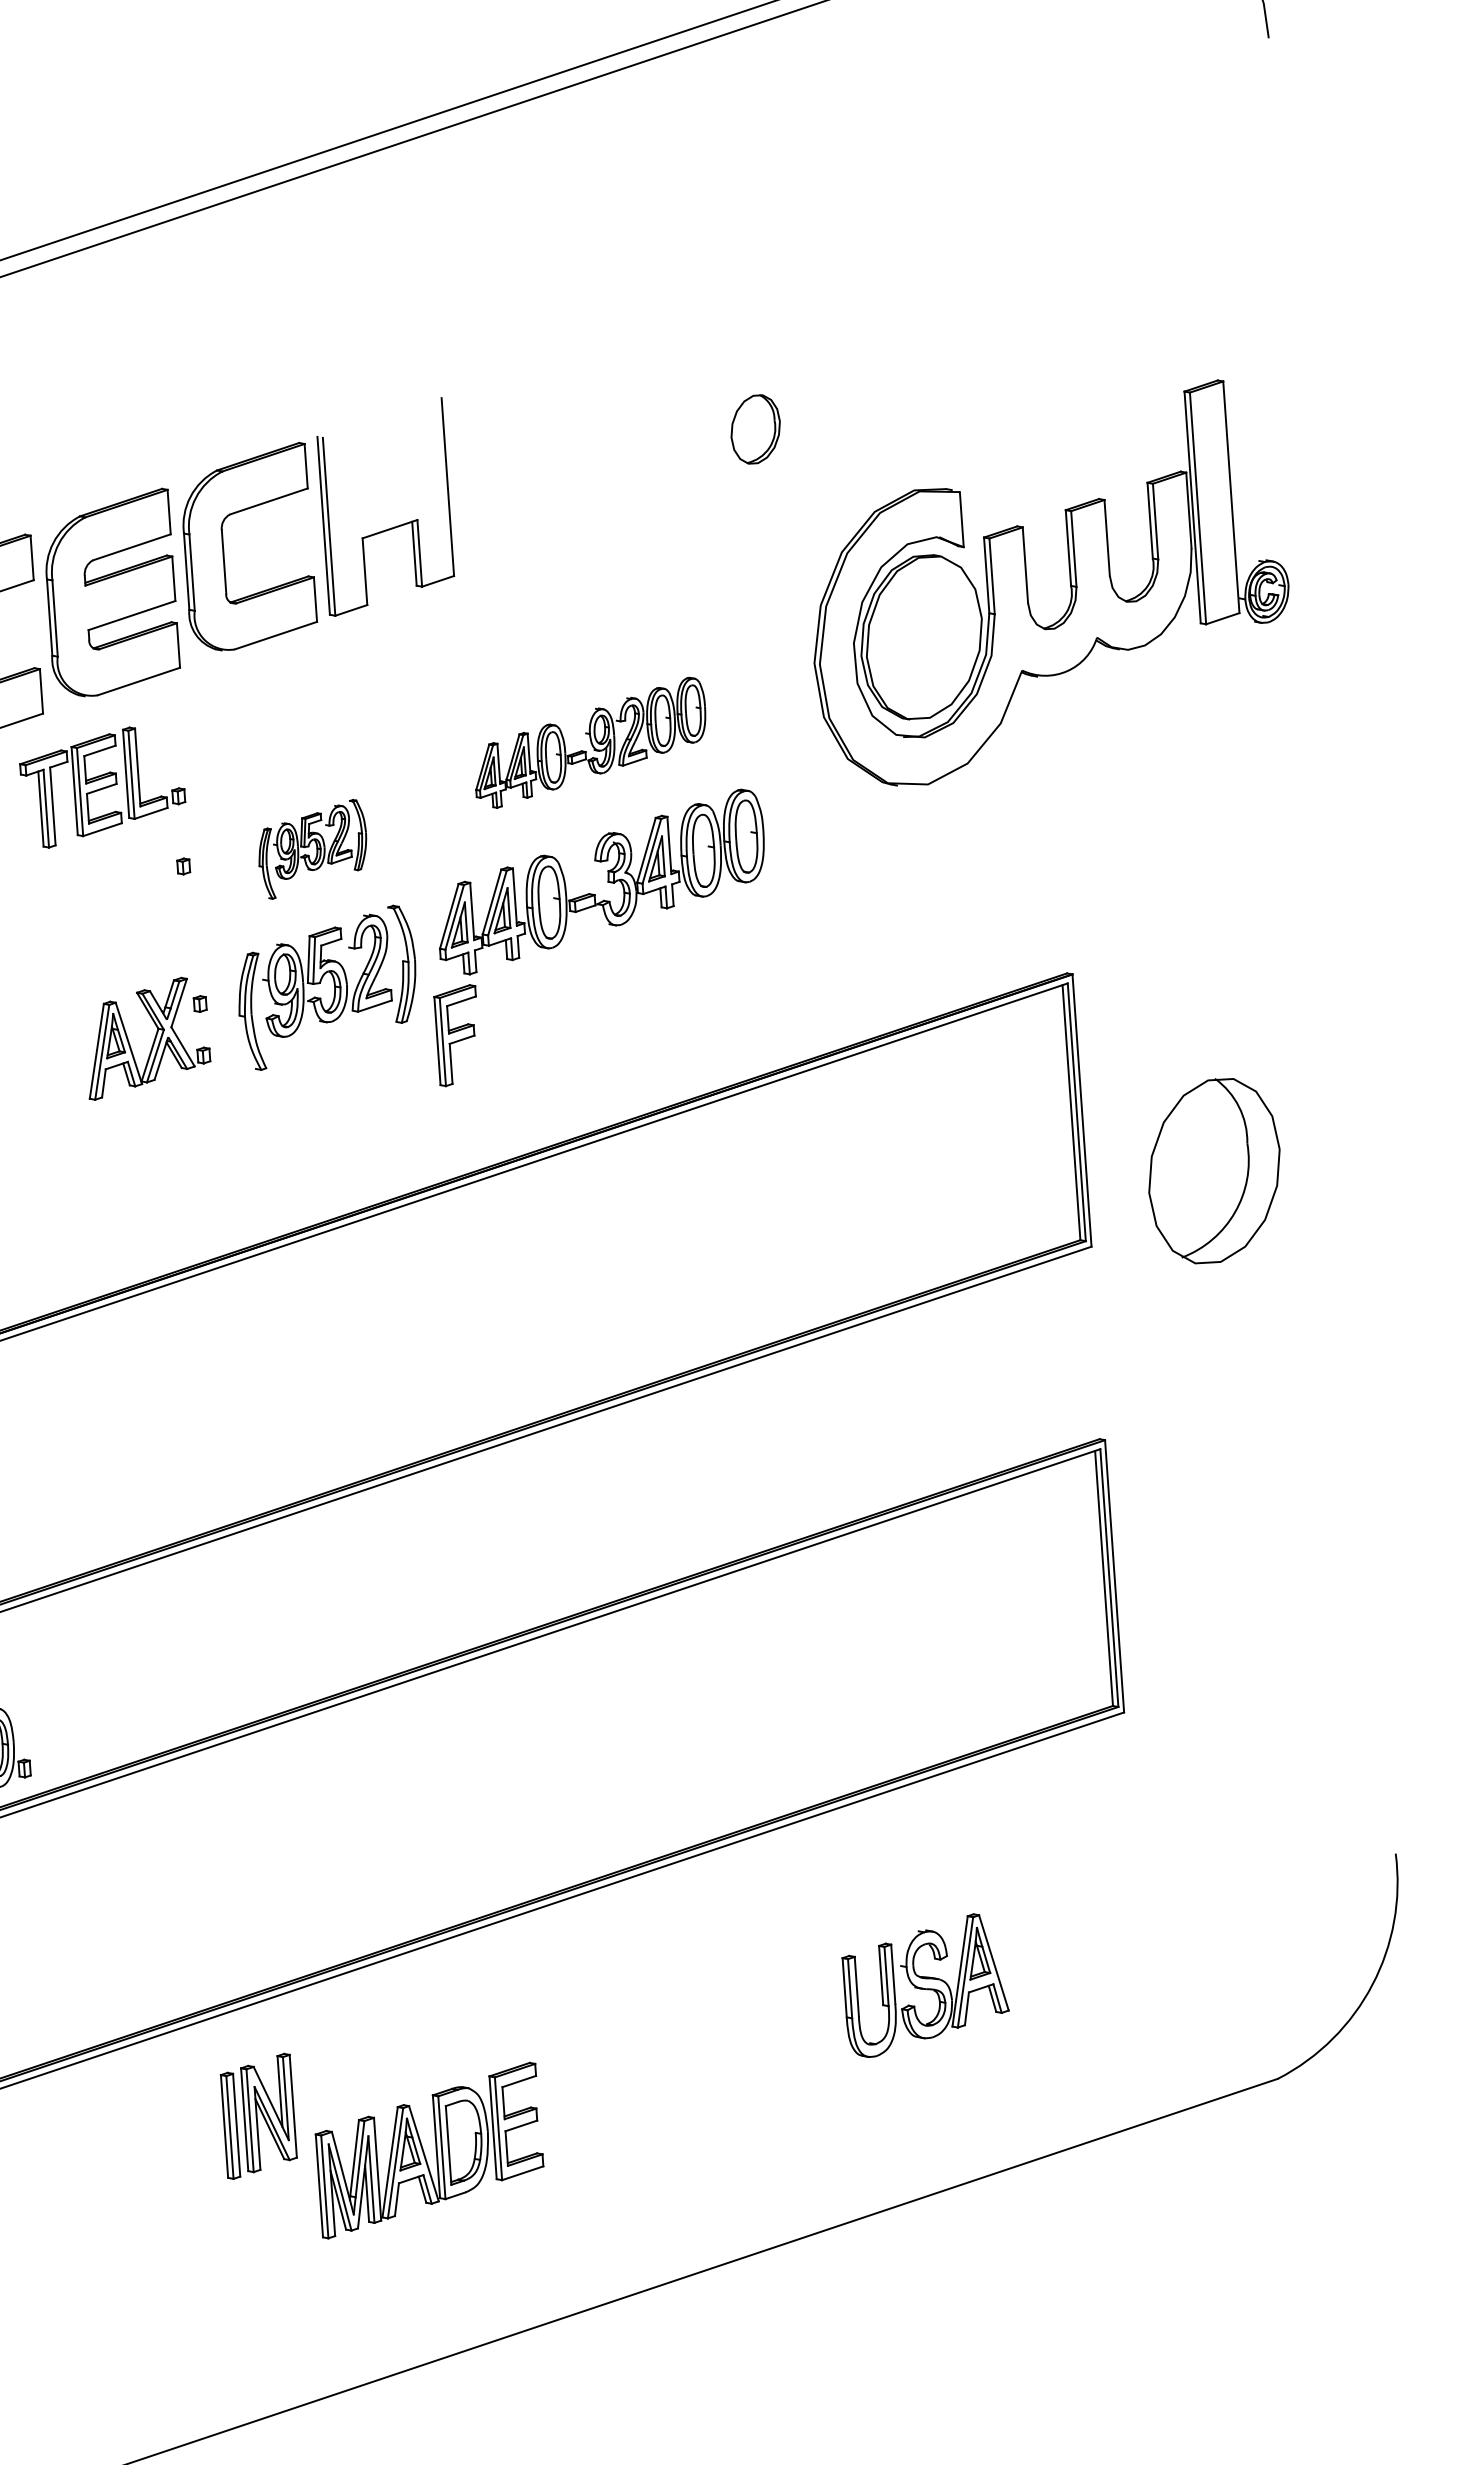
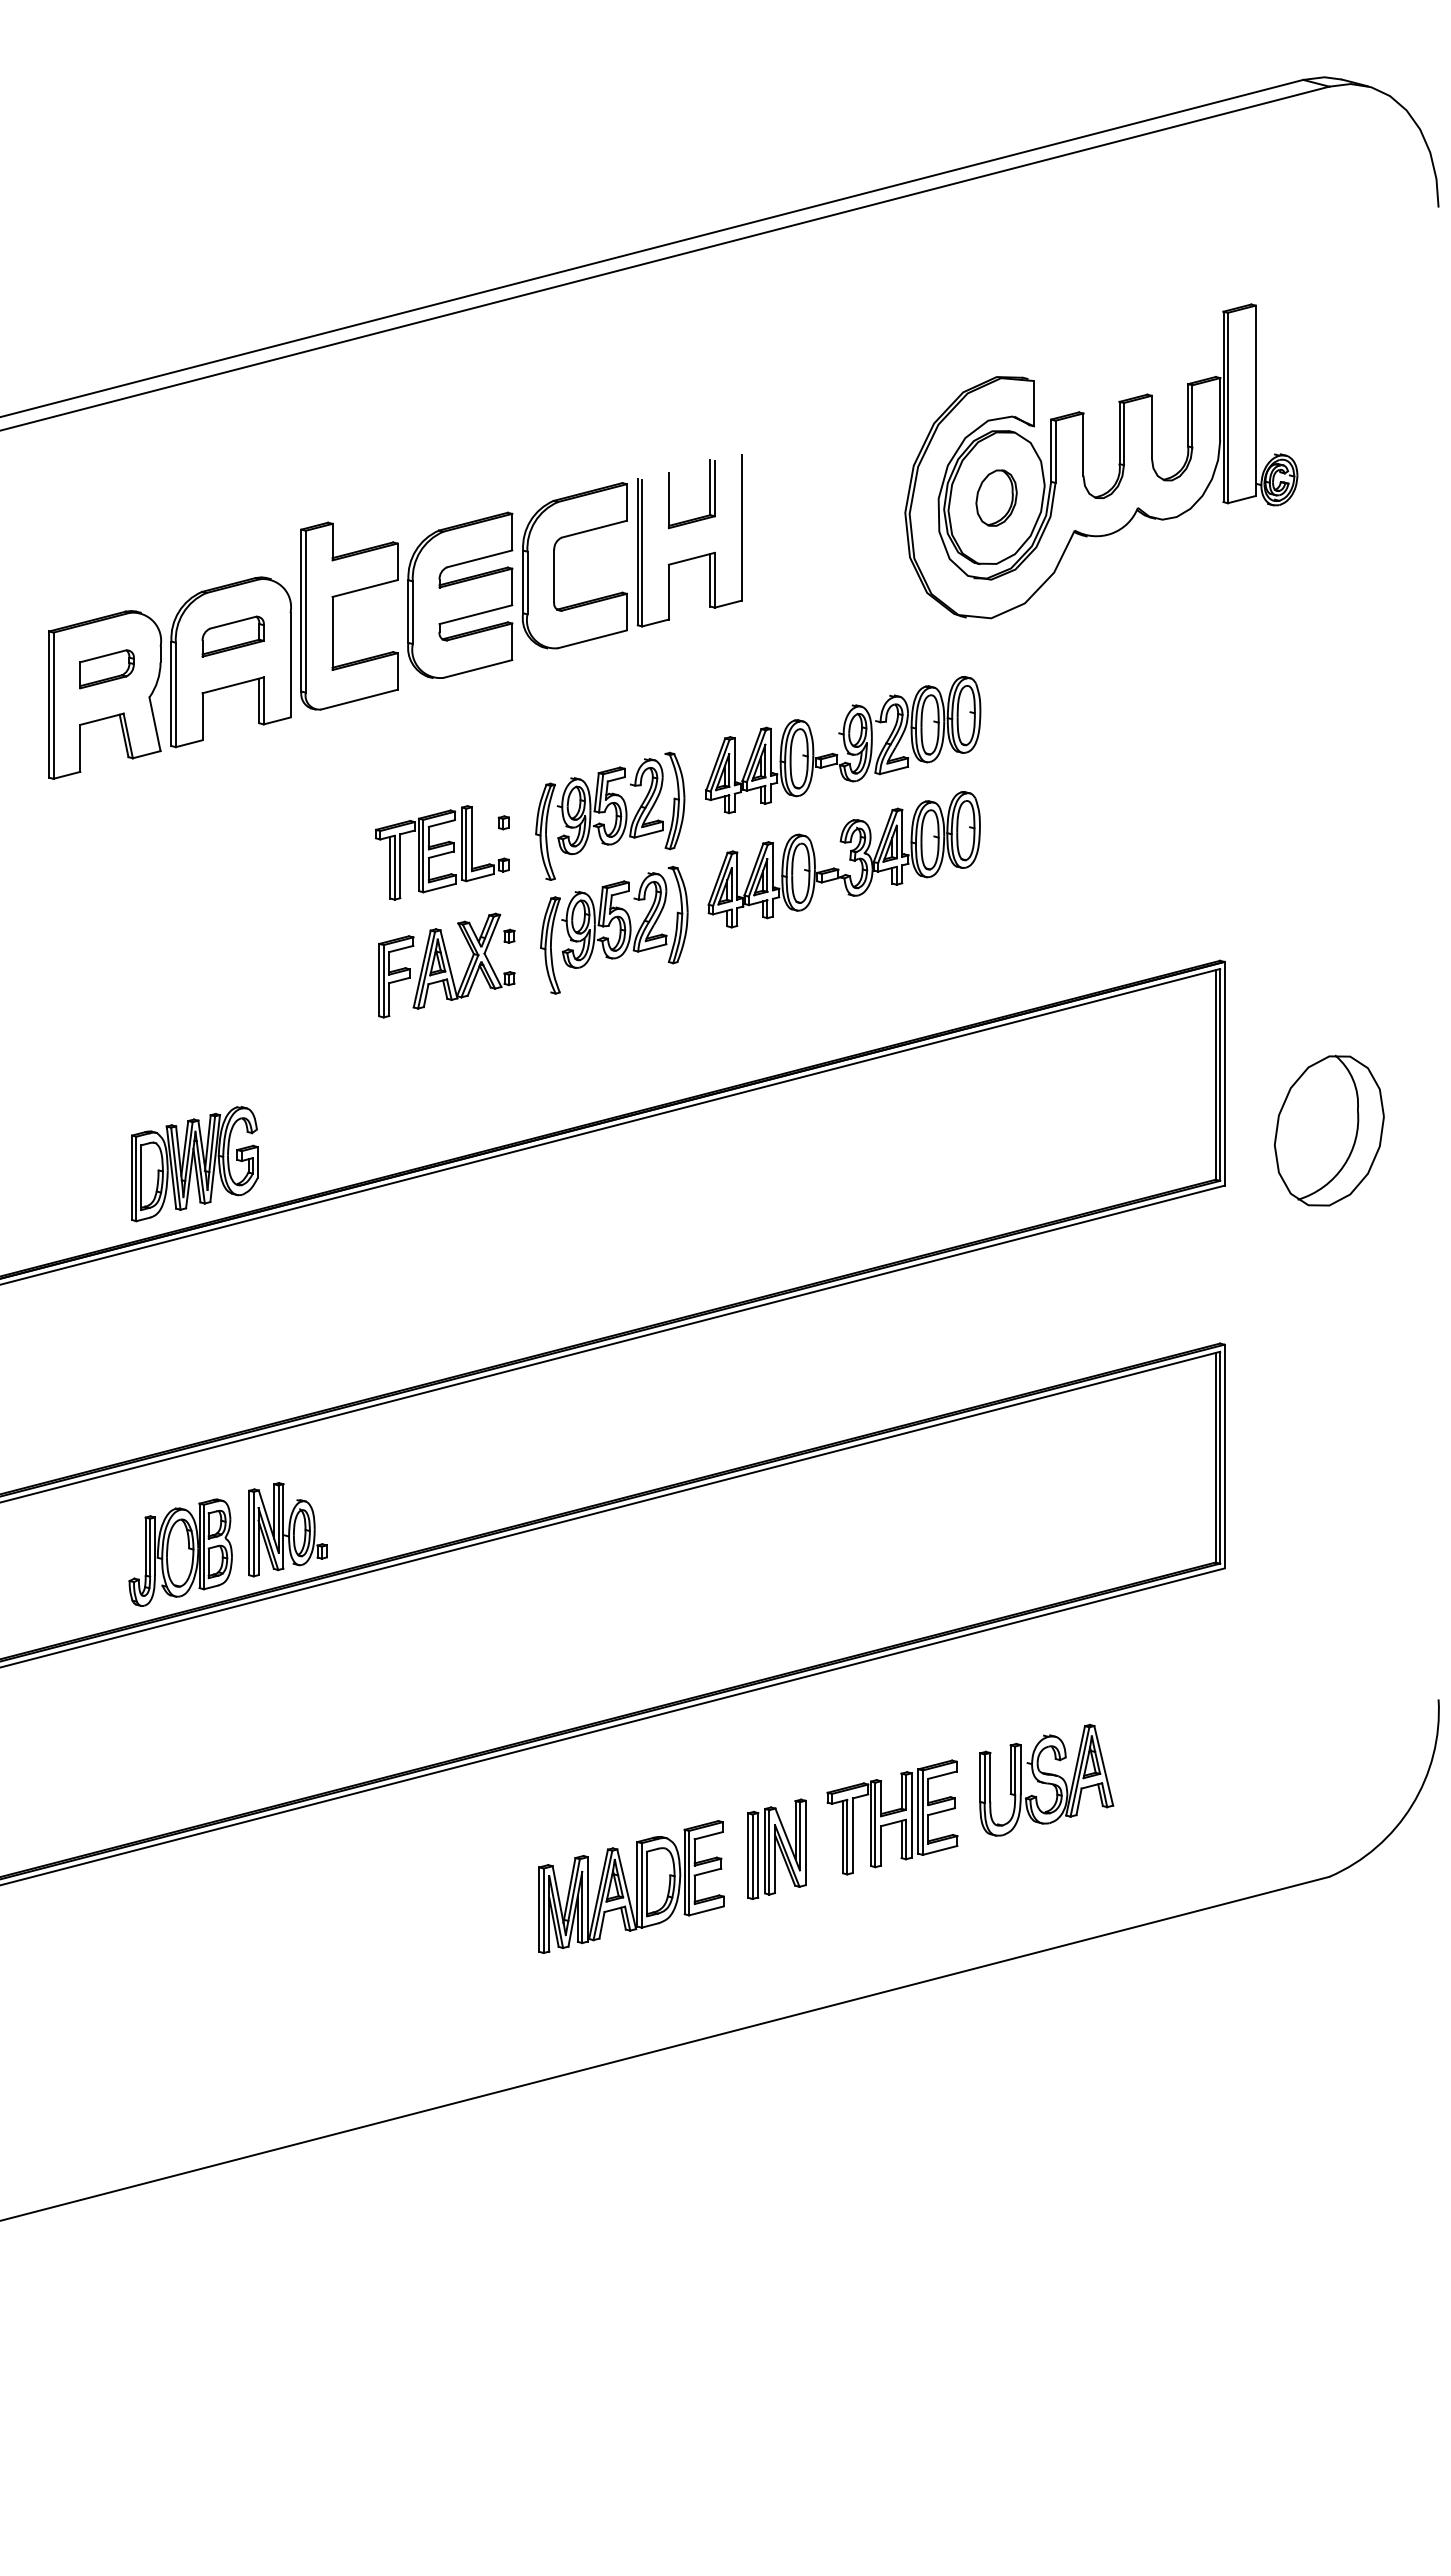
part: (406, 449) -> (709, 494), added
part: (1069, 585) -> (1118, 463), moved
part: (590, 743) -> (843, 745), size x1.43
part: (103, 786) -> (442, 852), moved
part: (312, 848) -> (610, 815), size x1.67
part: (457, 1035) -> (396, 976), moved
part: (741, 2043) -> (892, 1817), added
part: (258, 2115) -> (776, 1848), moved

